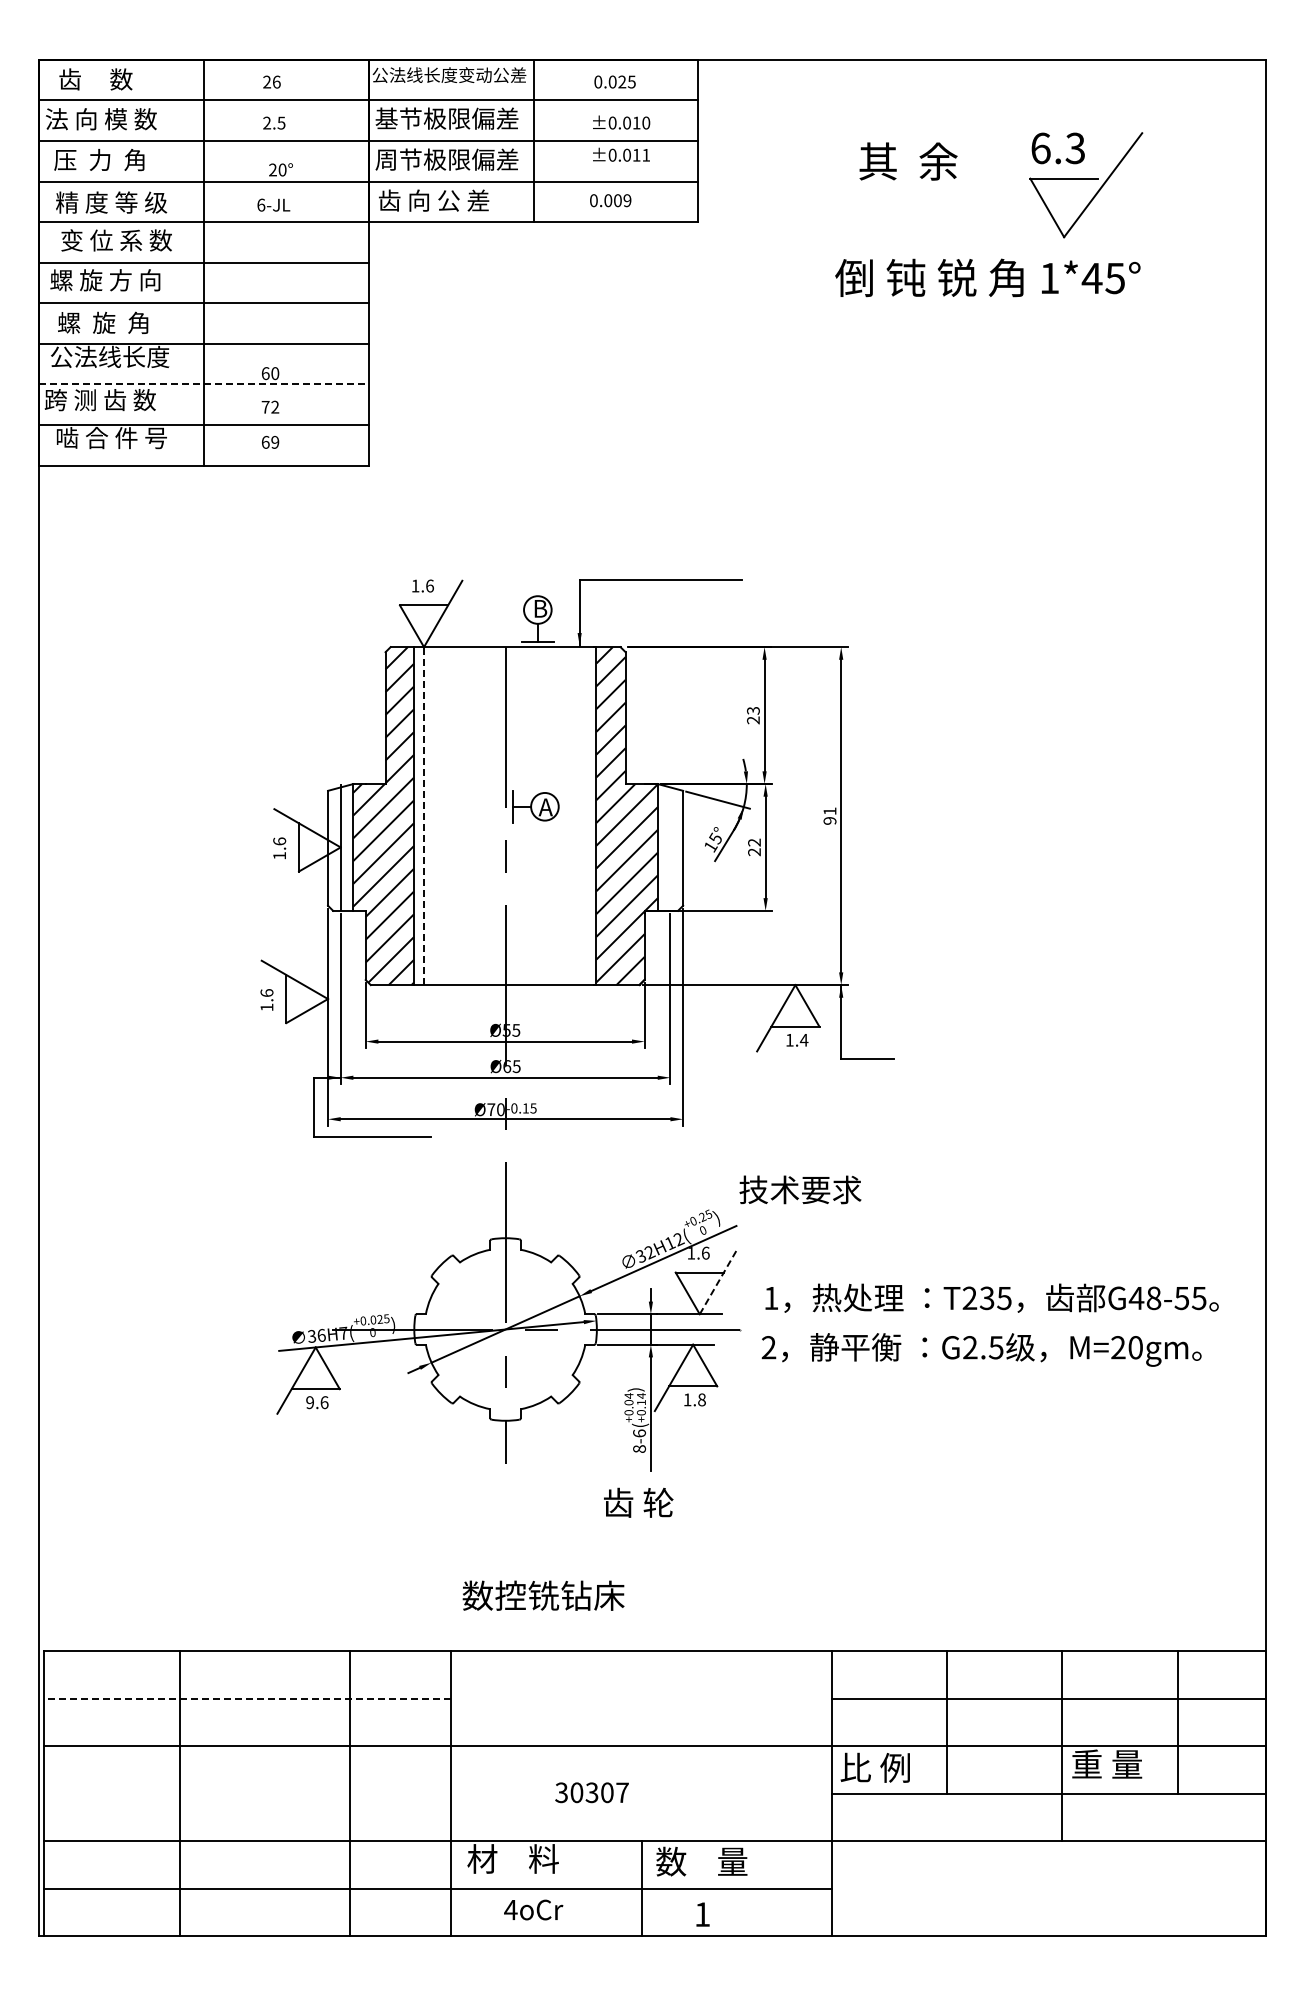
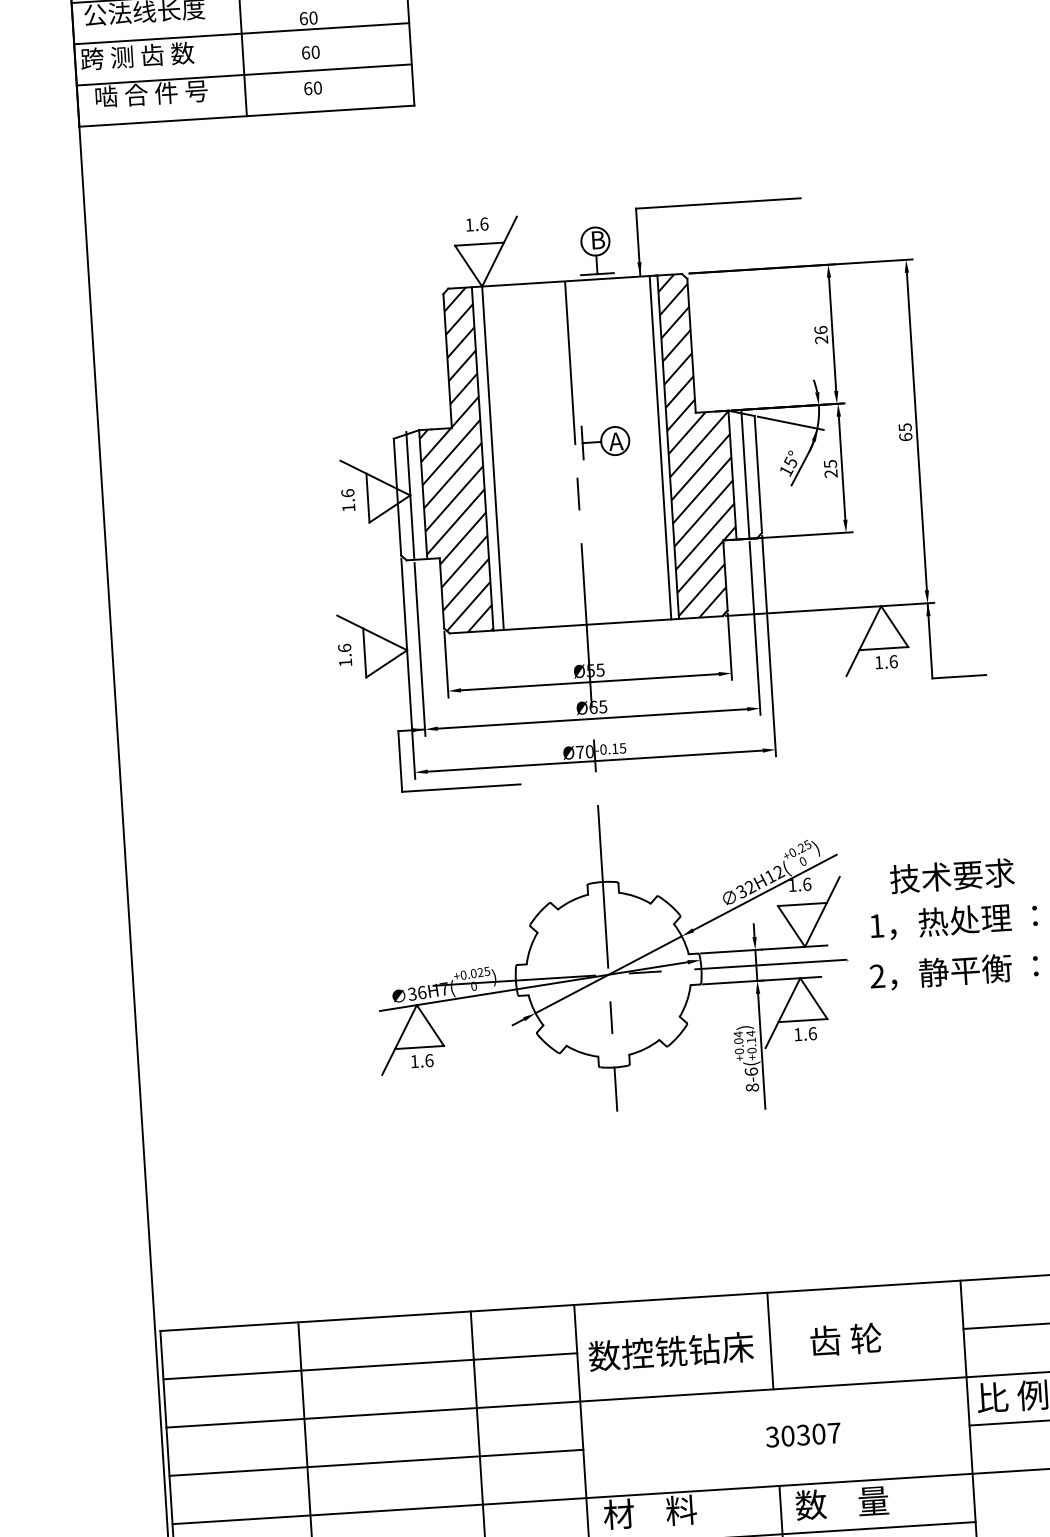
line: (203, 384) -> (241, 33), dashed -> solid
text: (270, 406) -> (310, 51), 72 -> 60
text: (275, 442) -> (318, 88), 69 -> 60
text: (753, 710) -> (821, 329), 23 -> 26
text: (829, 815) -> (904, 431), 91 -> 65
line: (424, 816) -> (493, 458), dashed -> solid
line: (588, 816) -> (660, 448), added
text: (754, 842) -> (830, 463), 22 -> 25
line: (670, 847) -> (745, 474), added
text: (803, 1039) -> (892, 661), 1.4 -> 1.6
text: (800, 1189) -> (952, 875), moved
line: (719, 1280) -> (822, 911), dashed -> solid
text: (701, 1399) -> (812, 1033), 1.8 -> 1.6
text: (309, 1402) -> (414, 1061), 9.6 -> 1.6
text: (638, 1502) -> (845, 1339), moved
text: (543, 1595) -> (671, 1351), moved
line: (247, 1698) -> (370, 1366), dashed -> solid
line: (641, 1698) -> (770, 1341), added
text: (591, 1792) -> (802, 1434), moved
line: (247, 1793) -> (376, 1462), added

